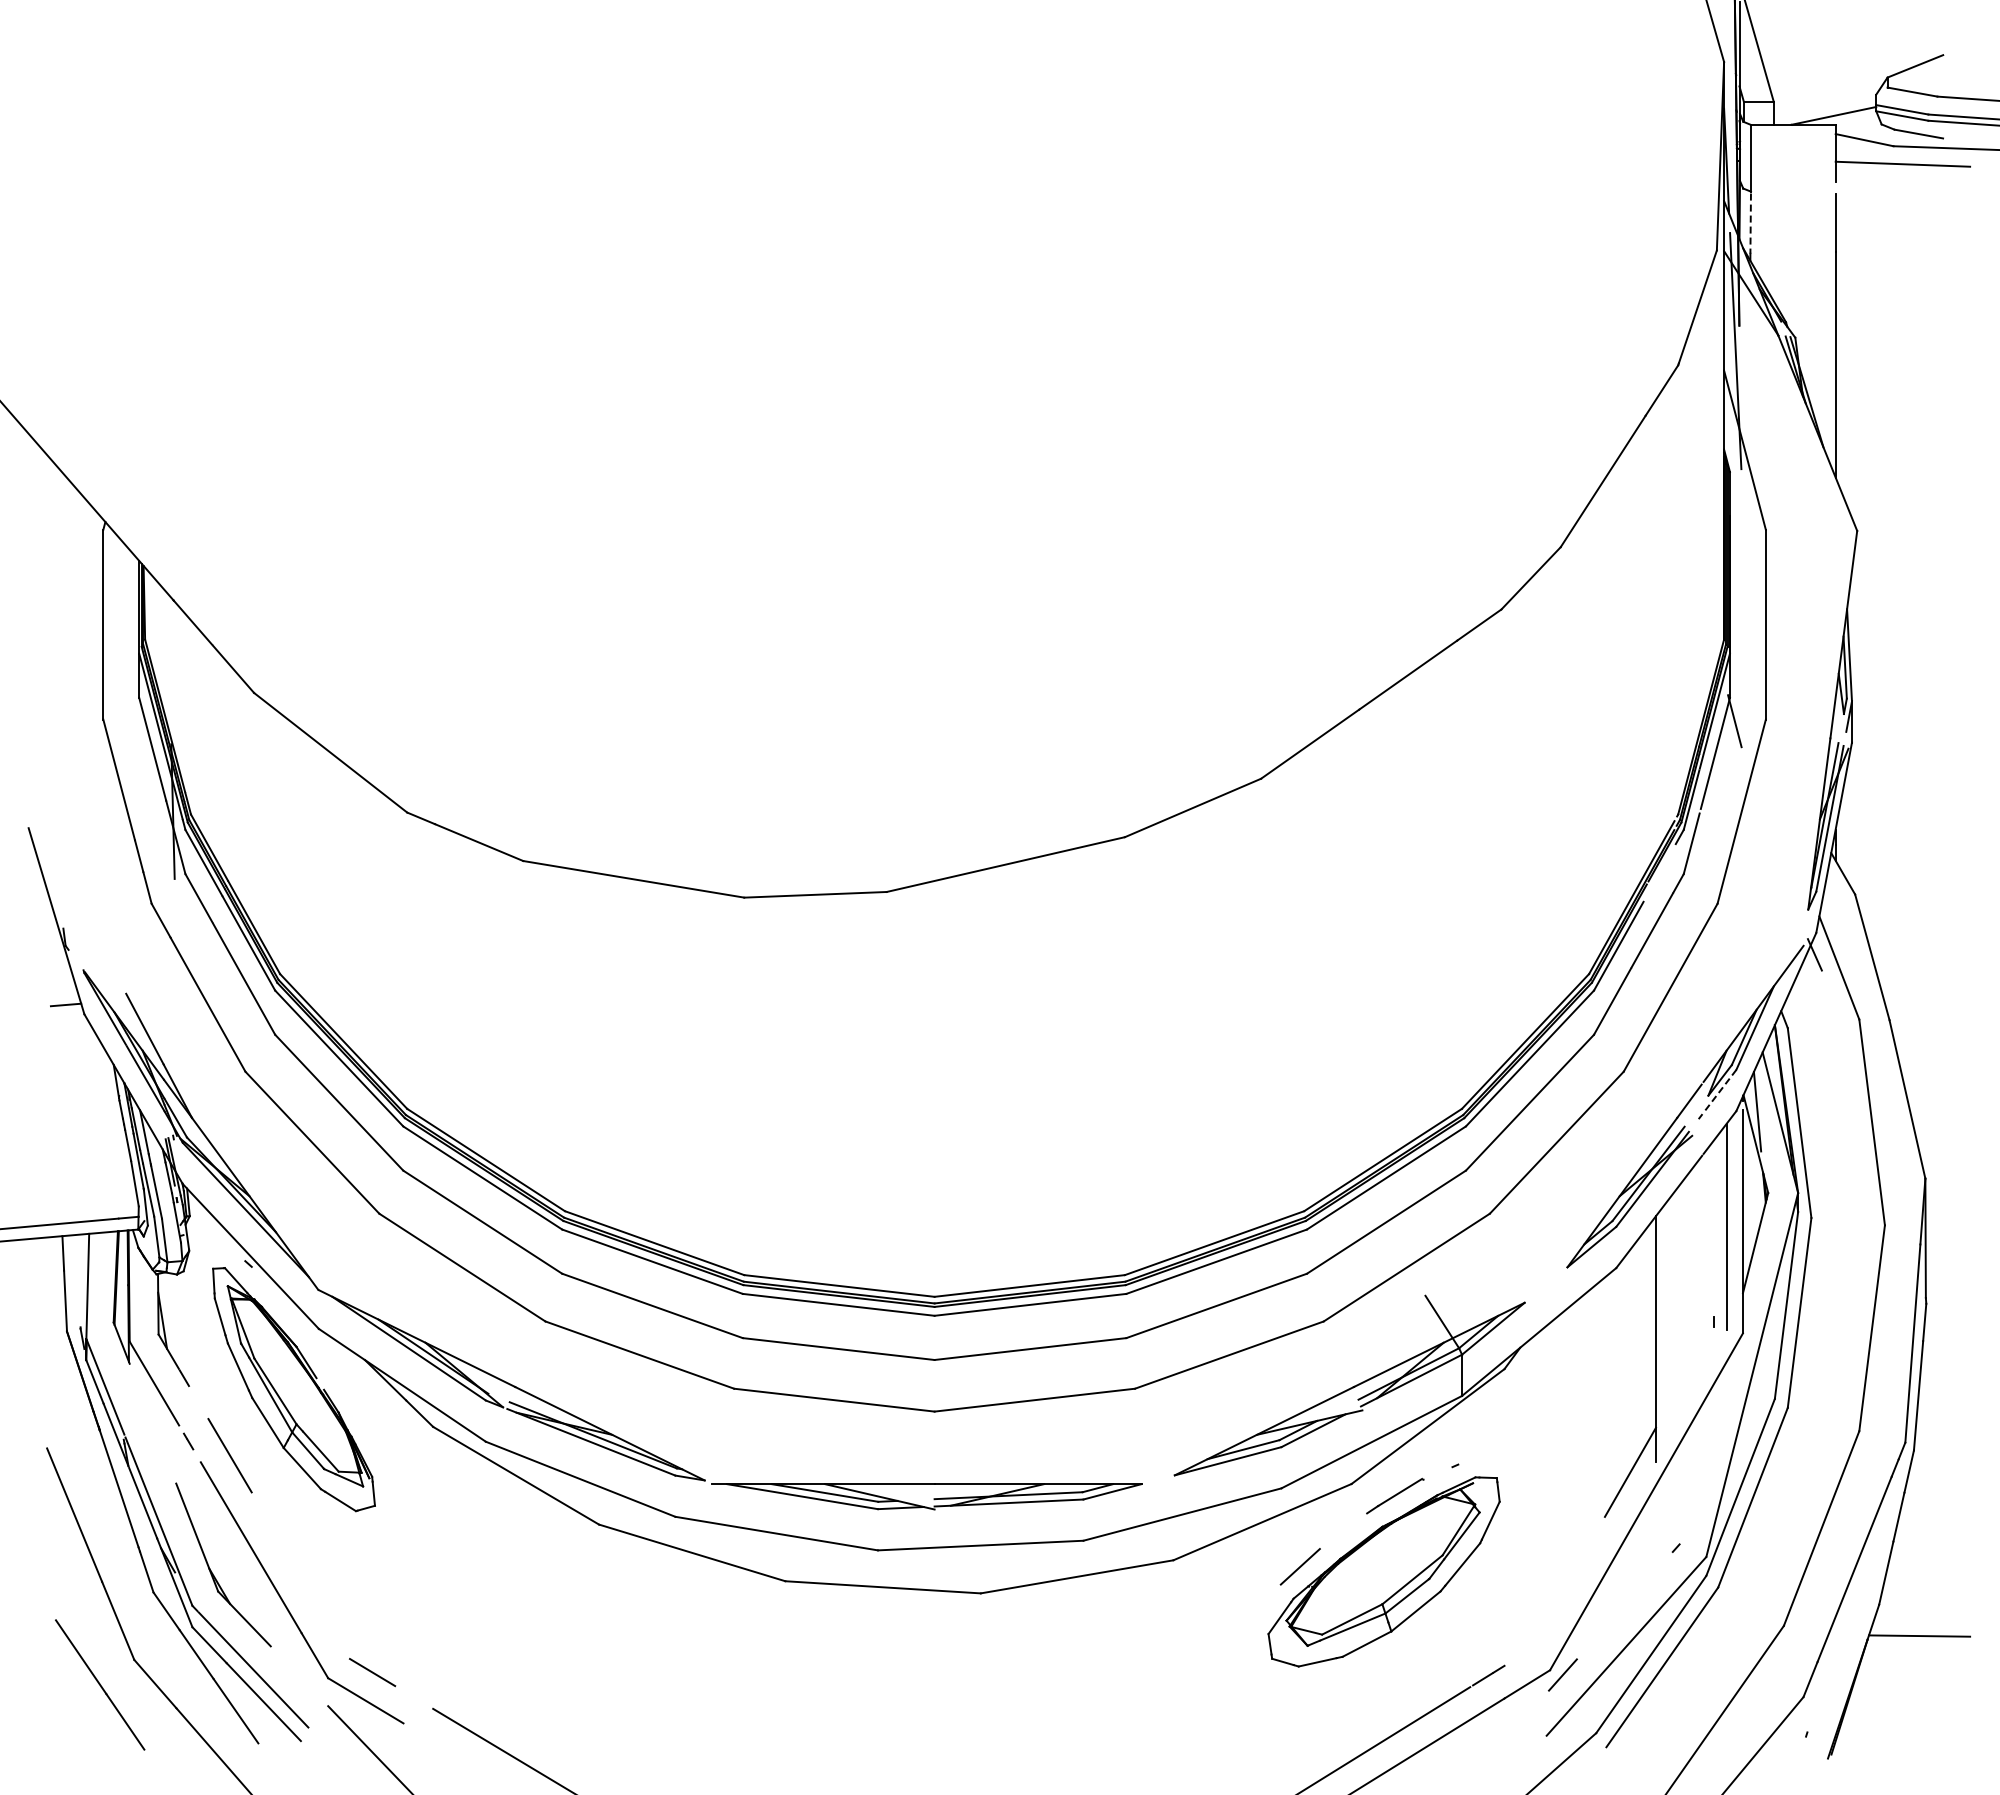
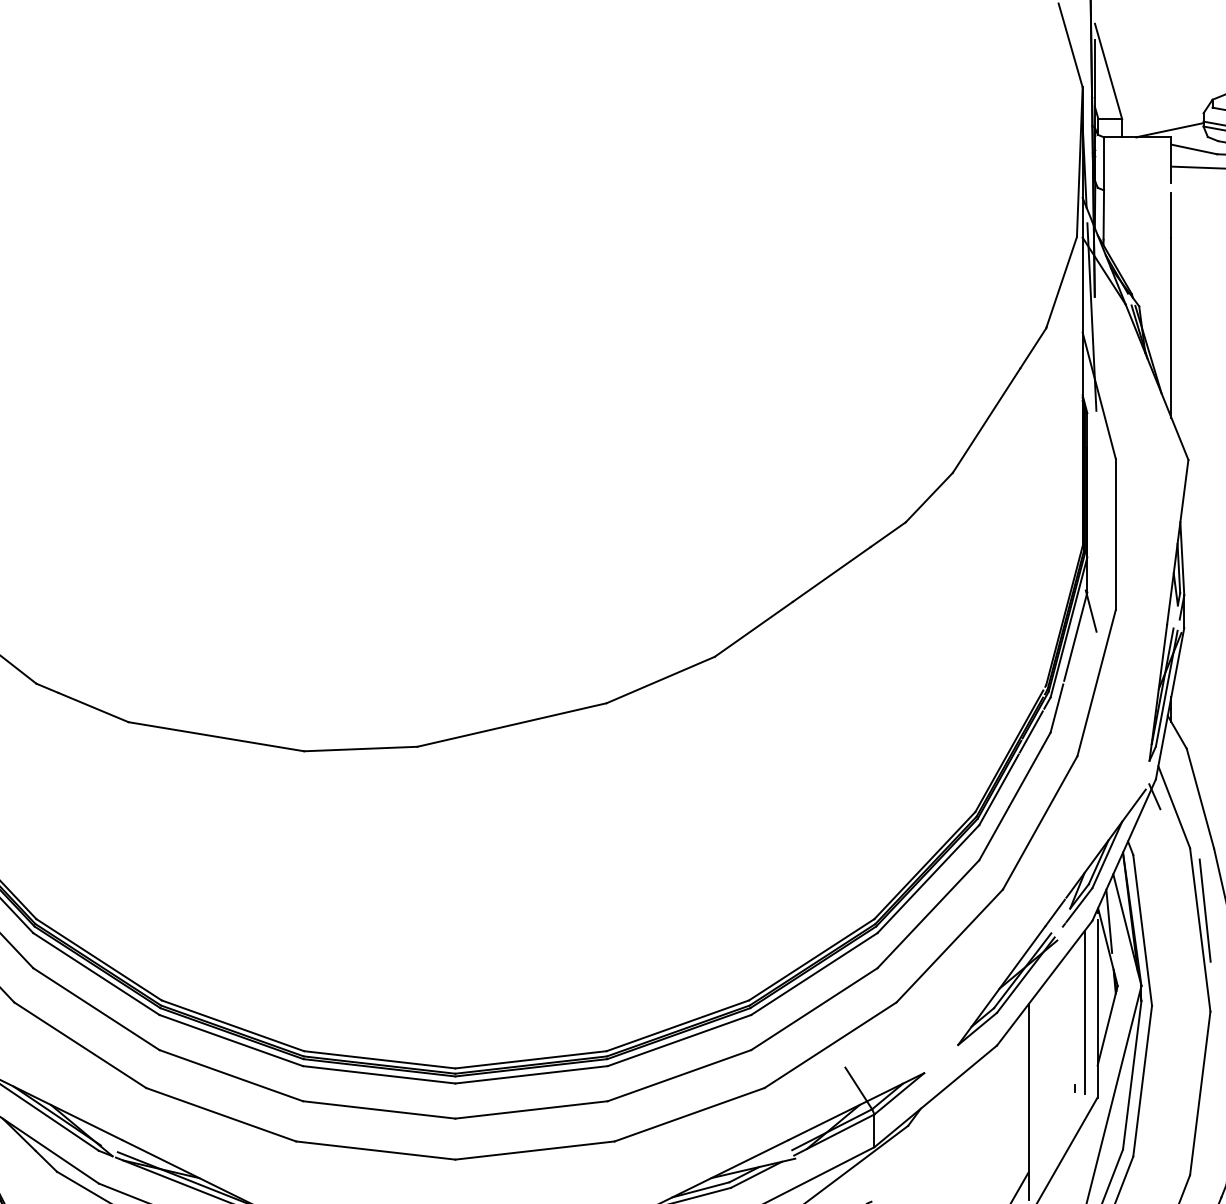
line: (1750, 224) -> (1103, 216), dashed -> solid
line: (1659, 873) -> (1031, 732), added
line: (1720, 1091) -> (1079, 905), dashed -> solid
line: (1878, 1097) -> (1205, 910), added

